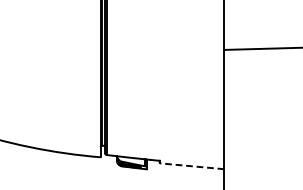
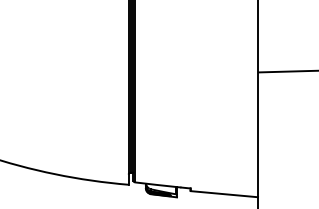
line: (192, 166) -> (224, 194), dashed -> solid

